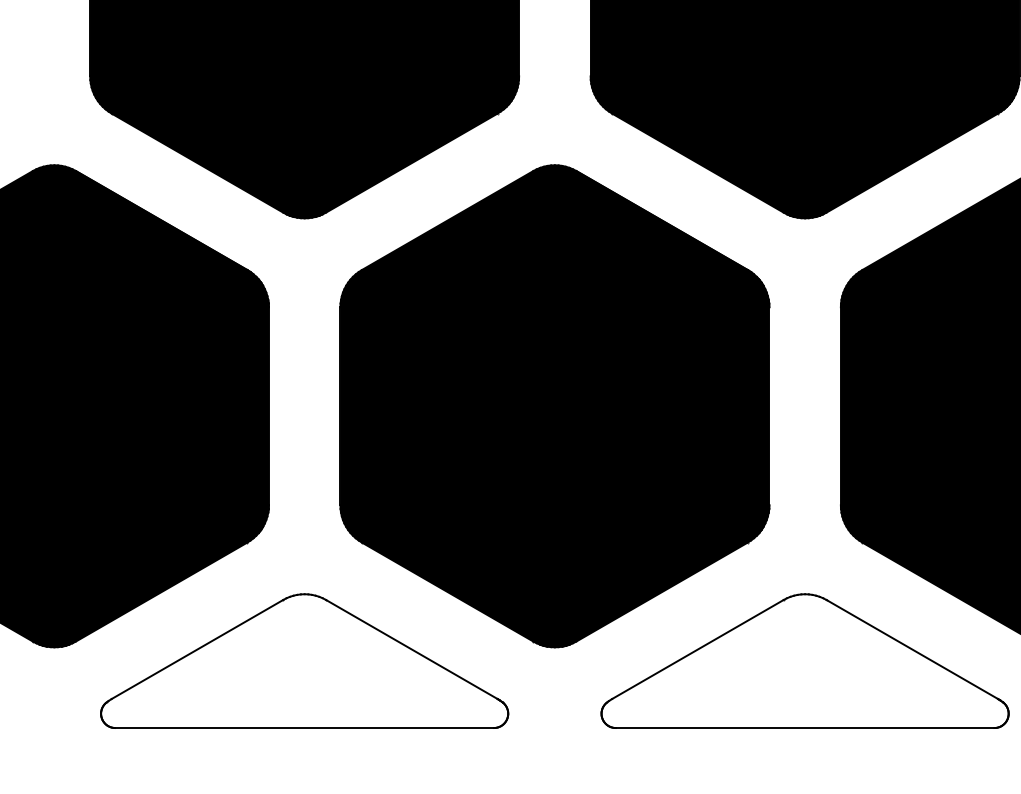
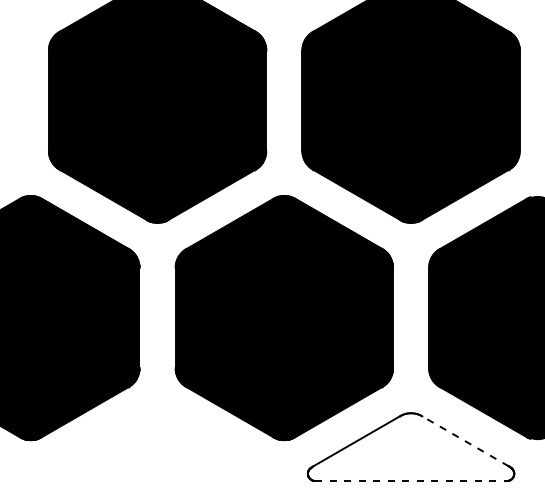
line: (910, 650) -> (464, 441), solid -> dashed
part: (304, 659) -> (157, 446), removed
line: (805, 728) -> (411, 481), solid -> dashed

